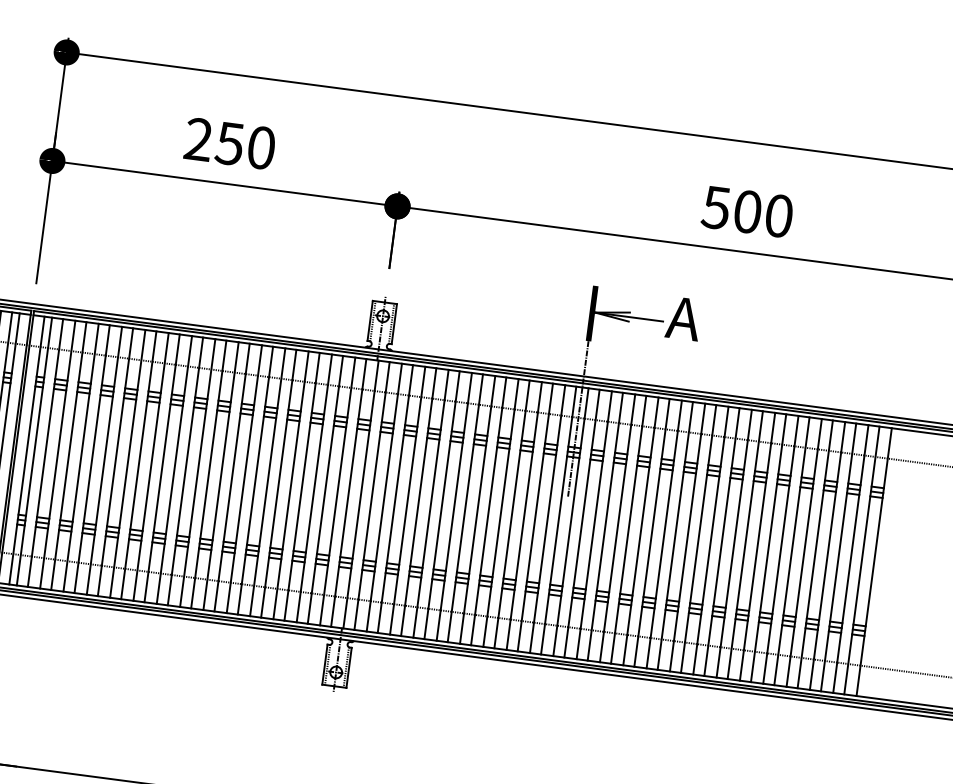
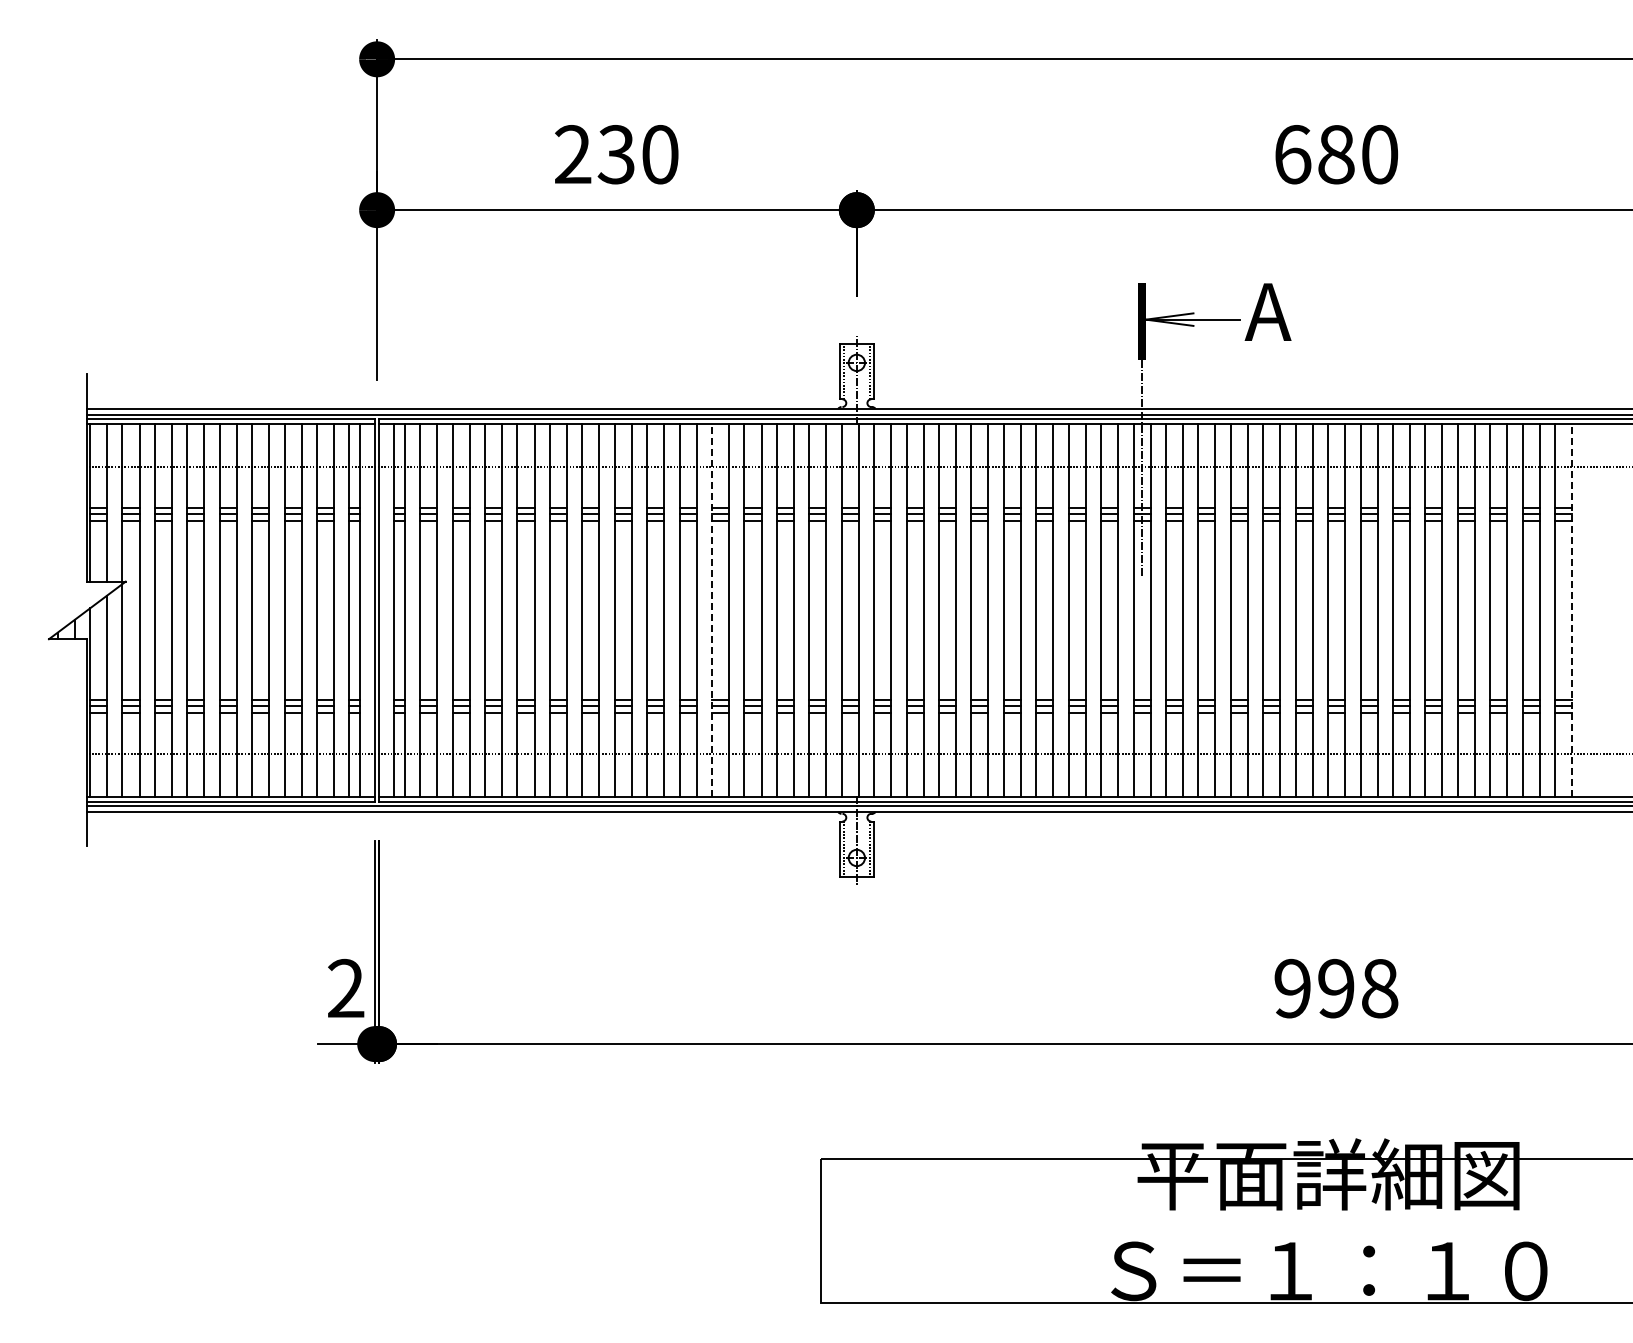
text: (229, 143) -> (615, 154), 250 -> 230
text: (731, 209) -> (1313, 154), 500 -> 680
line: (255, 480) -> (712, 609), solid -> dashed
line: (874, 561) -> (1572, 609), solid -> dashed

